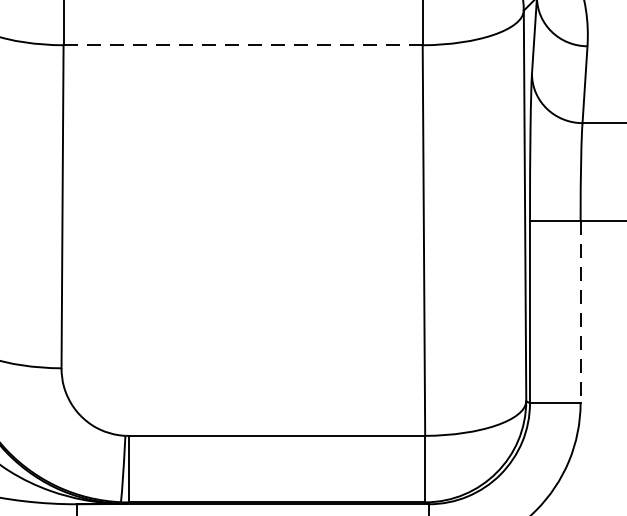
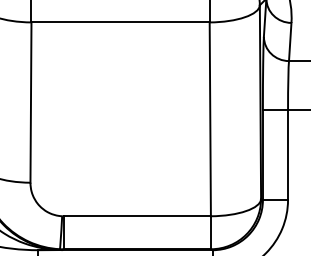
line: (242, 45) -> (120, 22), dashed -> solid
line: (581, 313) -> (288, 155), dashed -> solid

